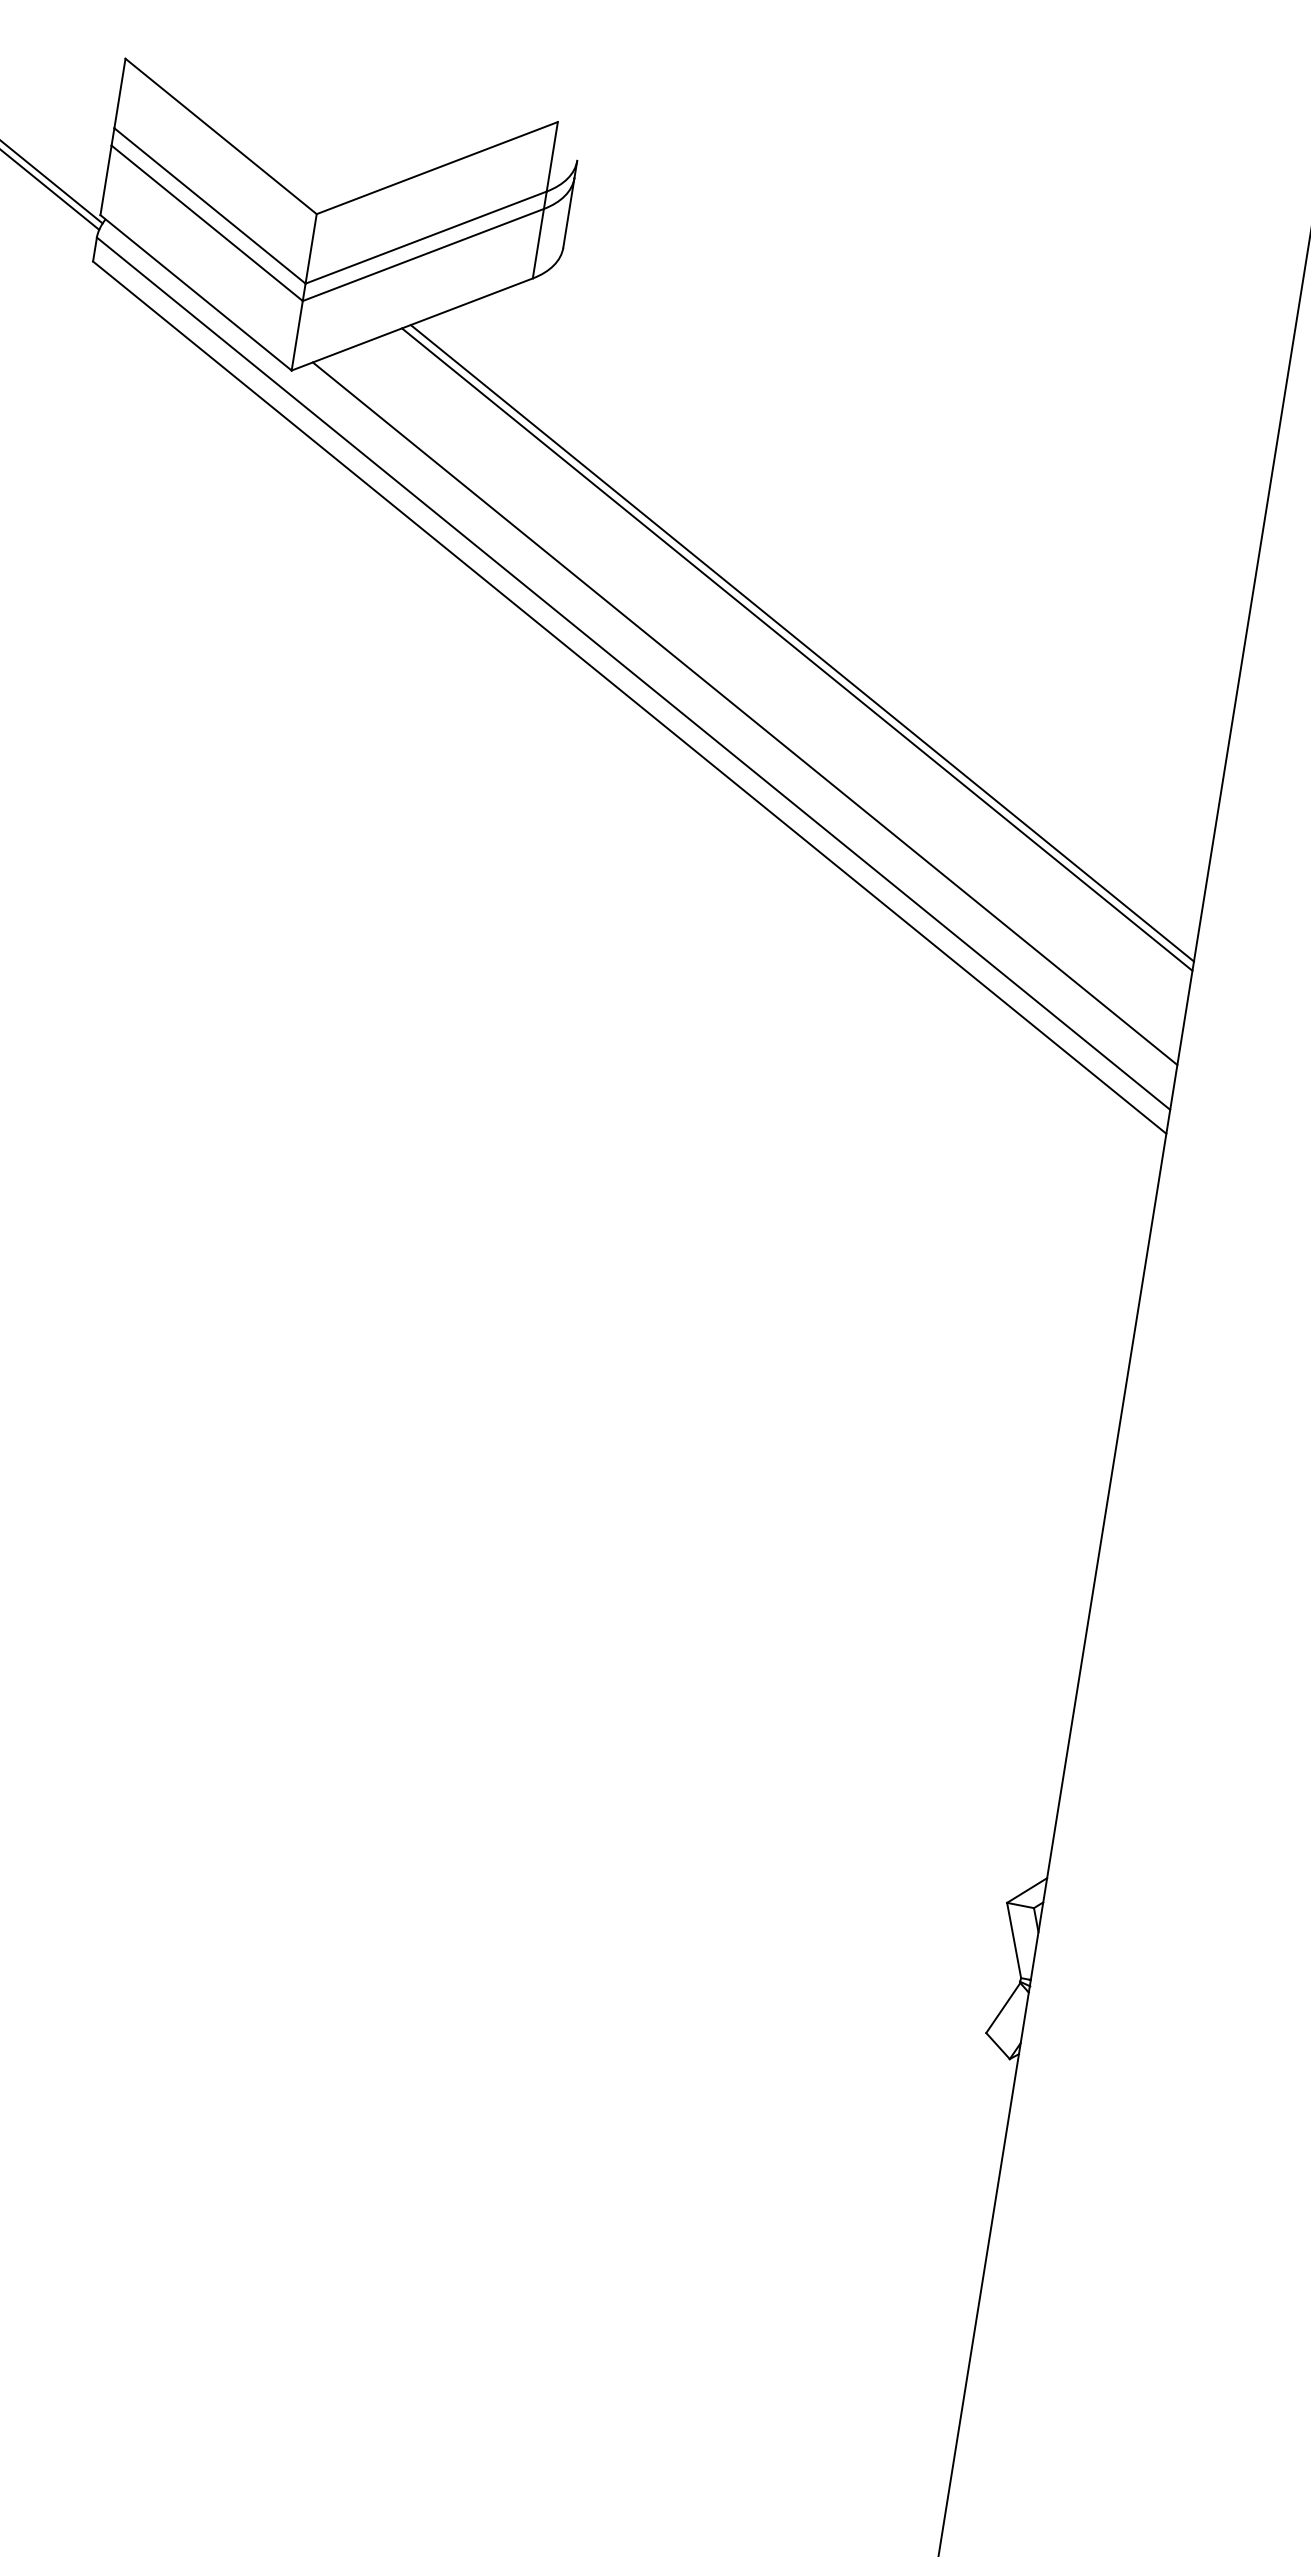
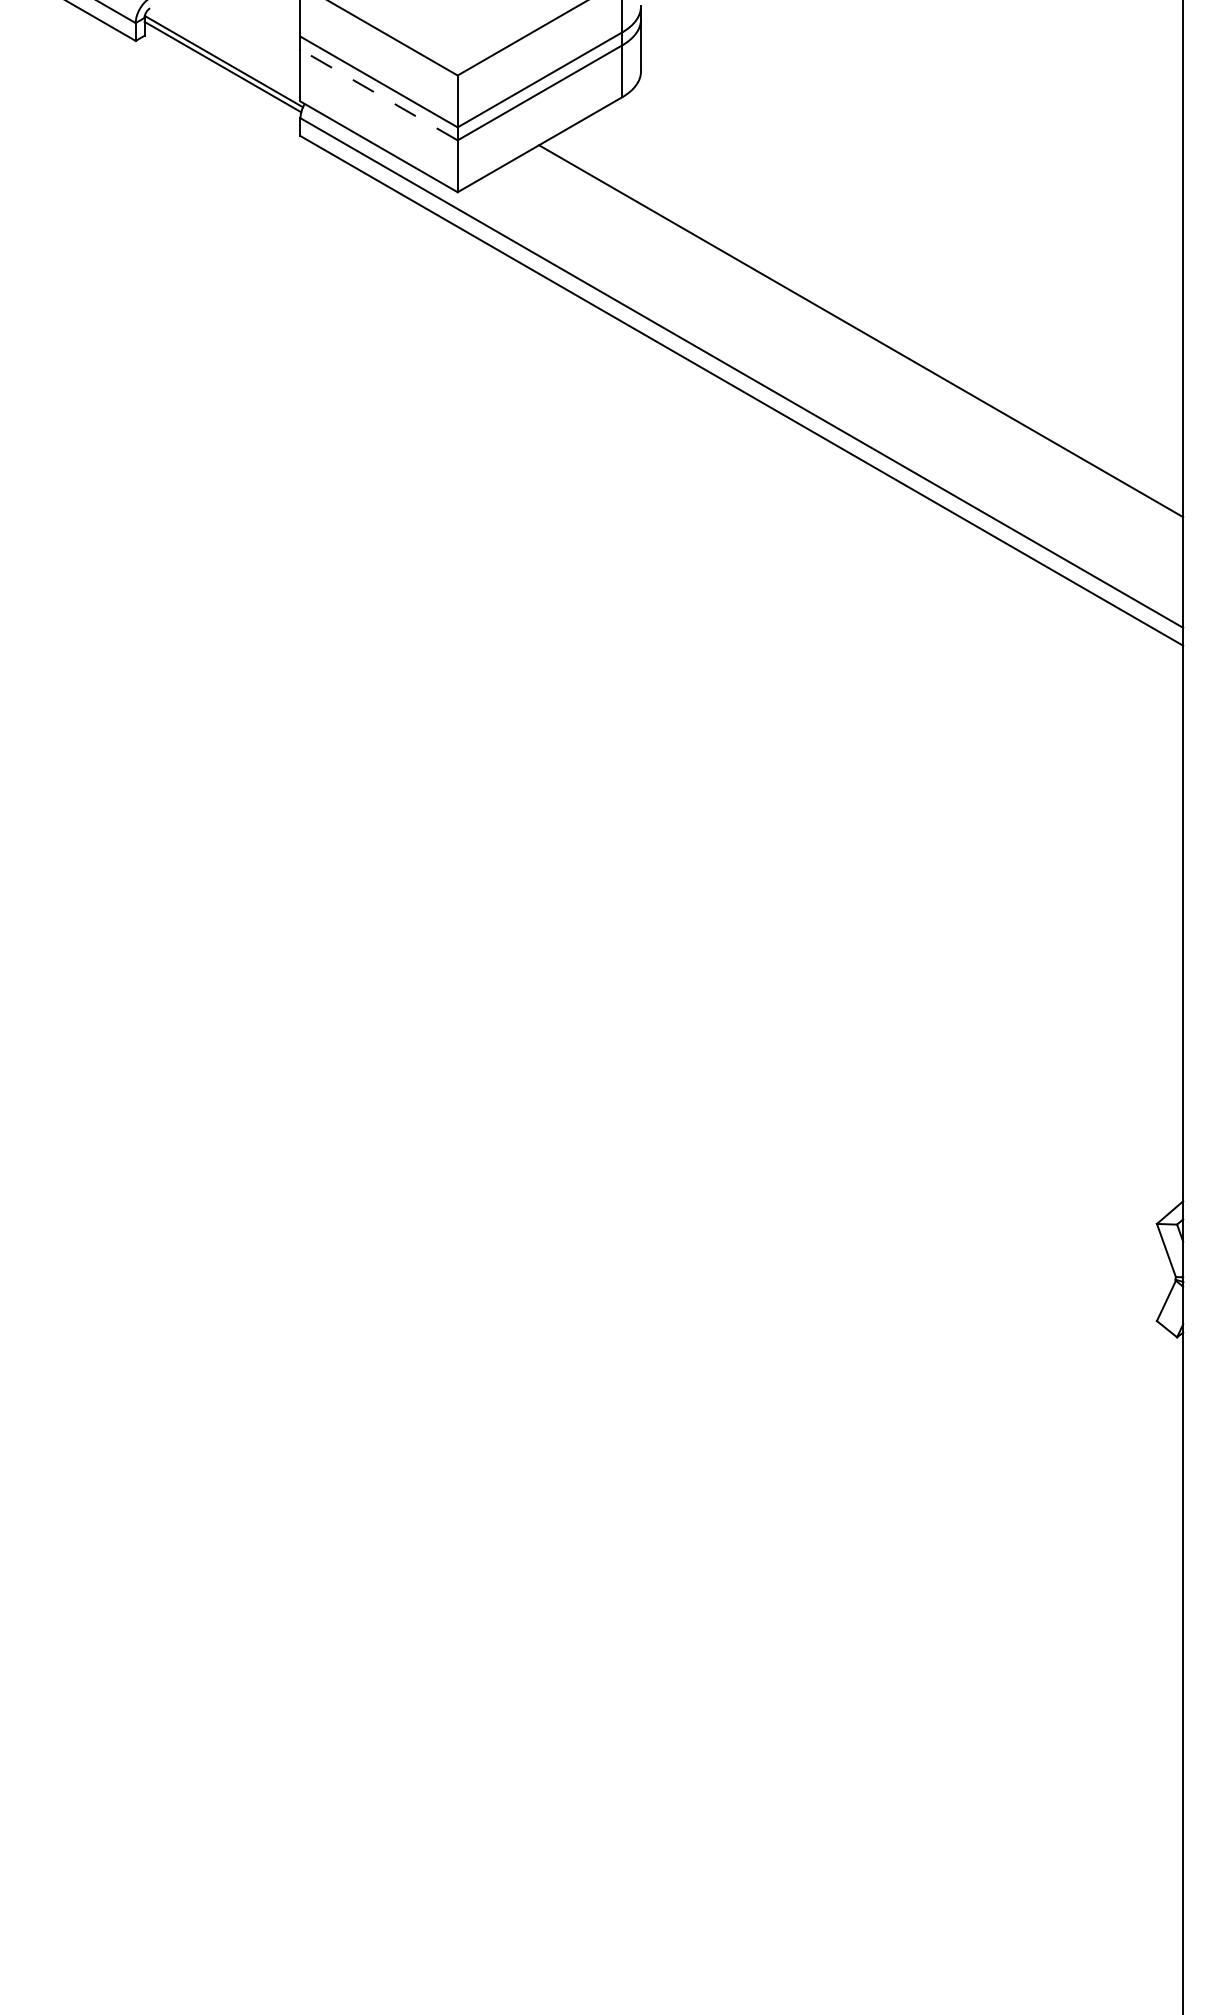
line: (207, 222) -> (379, 94), solid -> dashed
line: (797, 649) -> (858, 336), removed
line: (745, 712) -> (827, 388), removed

